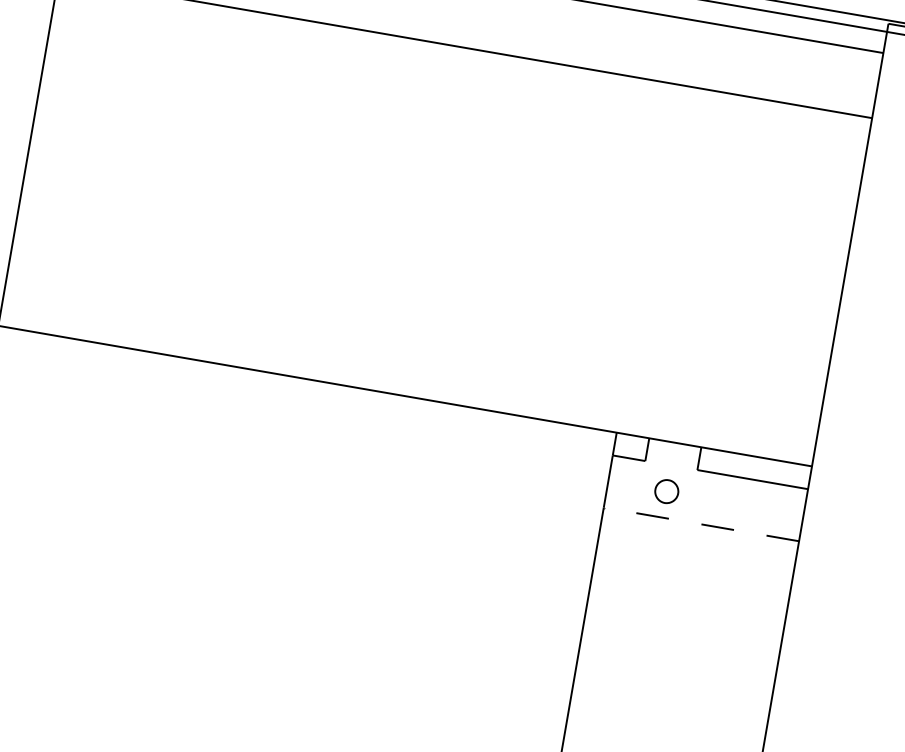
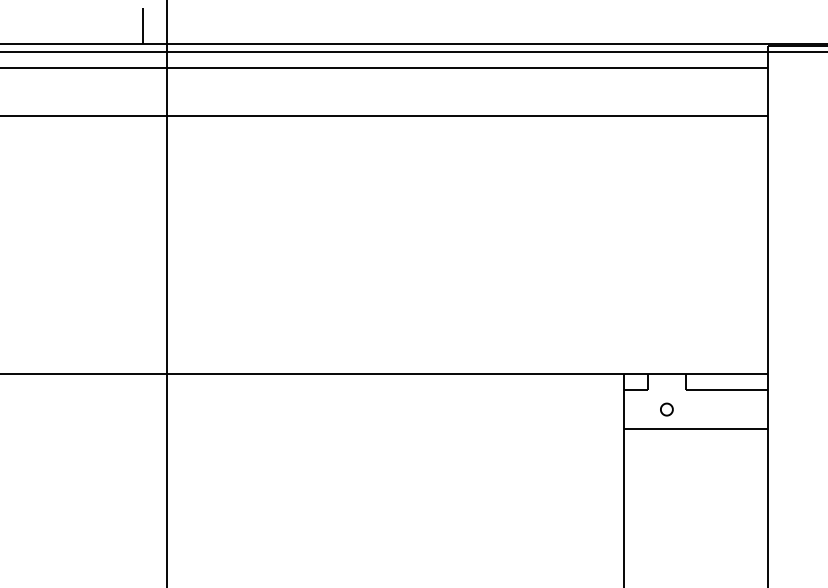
part: (666, 491) -> (666, 409), size x0.71
line: (701, 523) -> (695, 428), dashed -> solid

